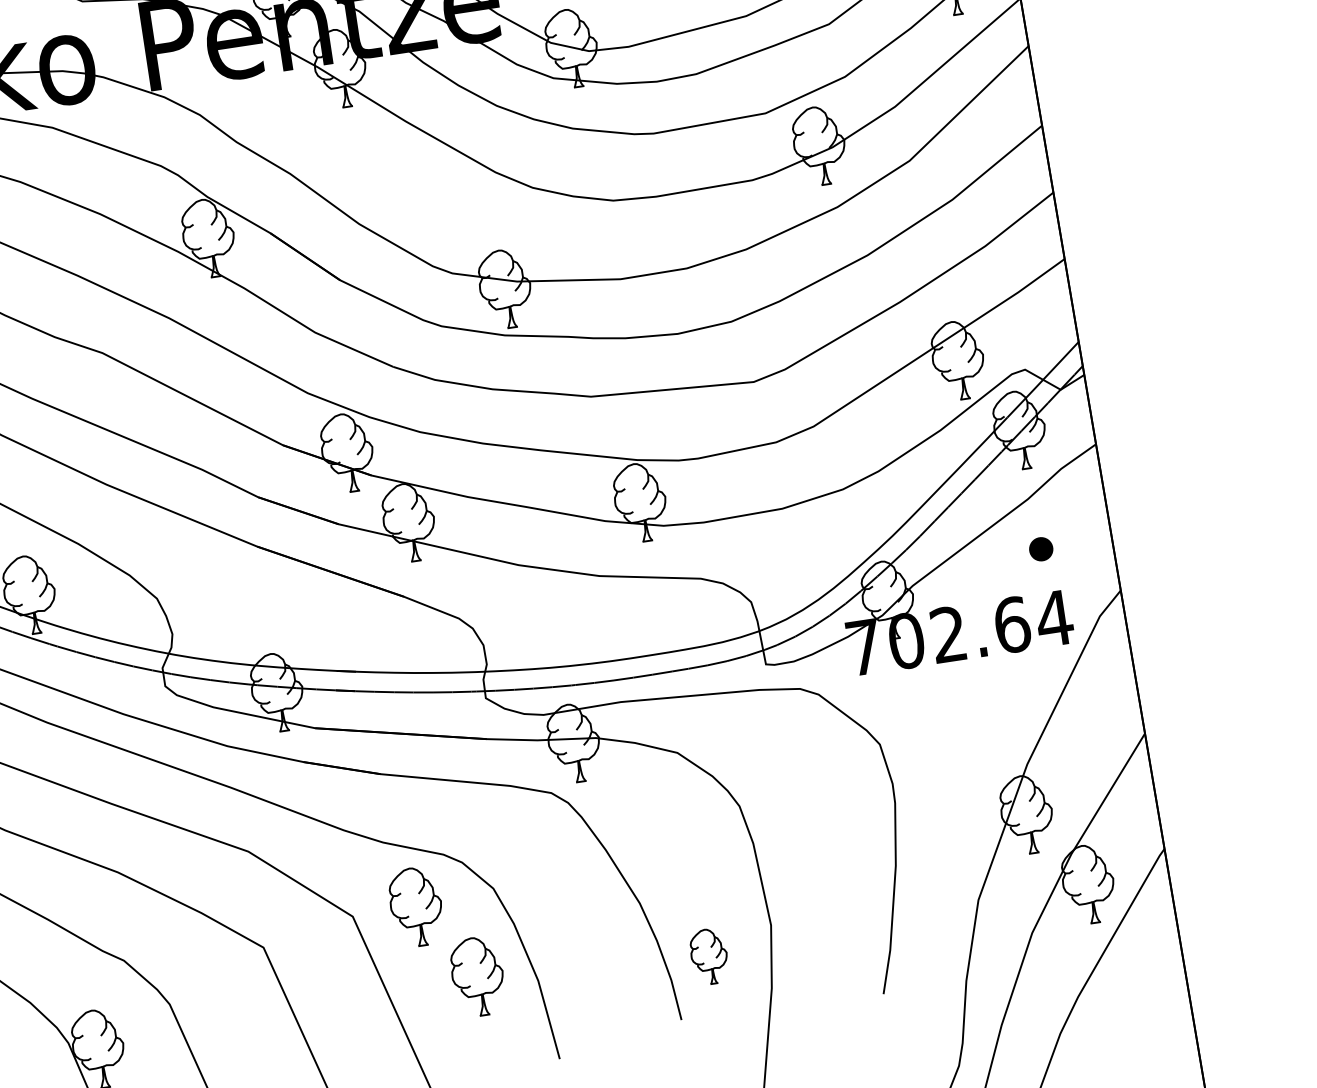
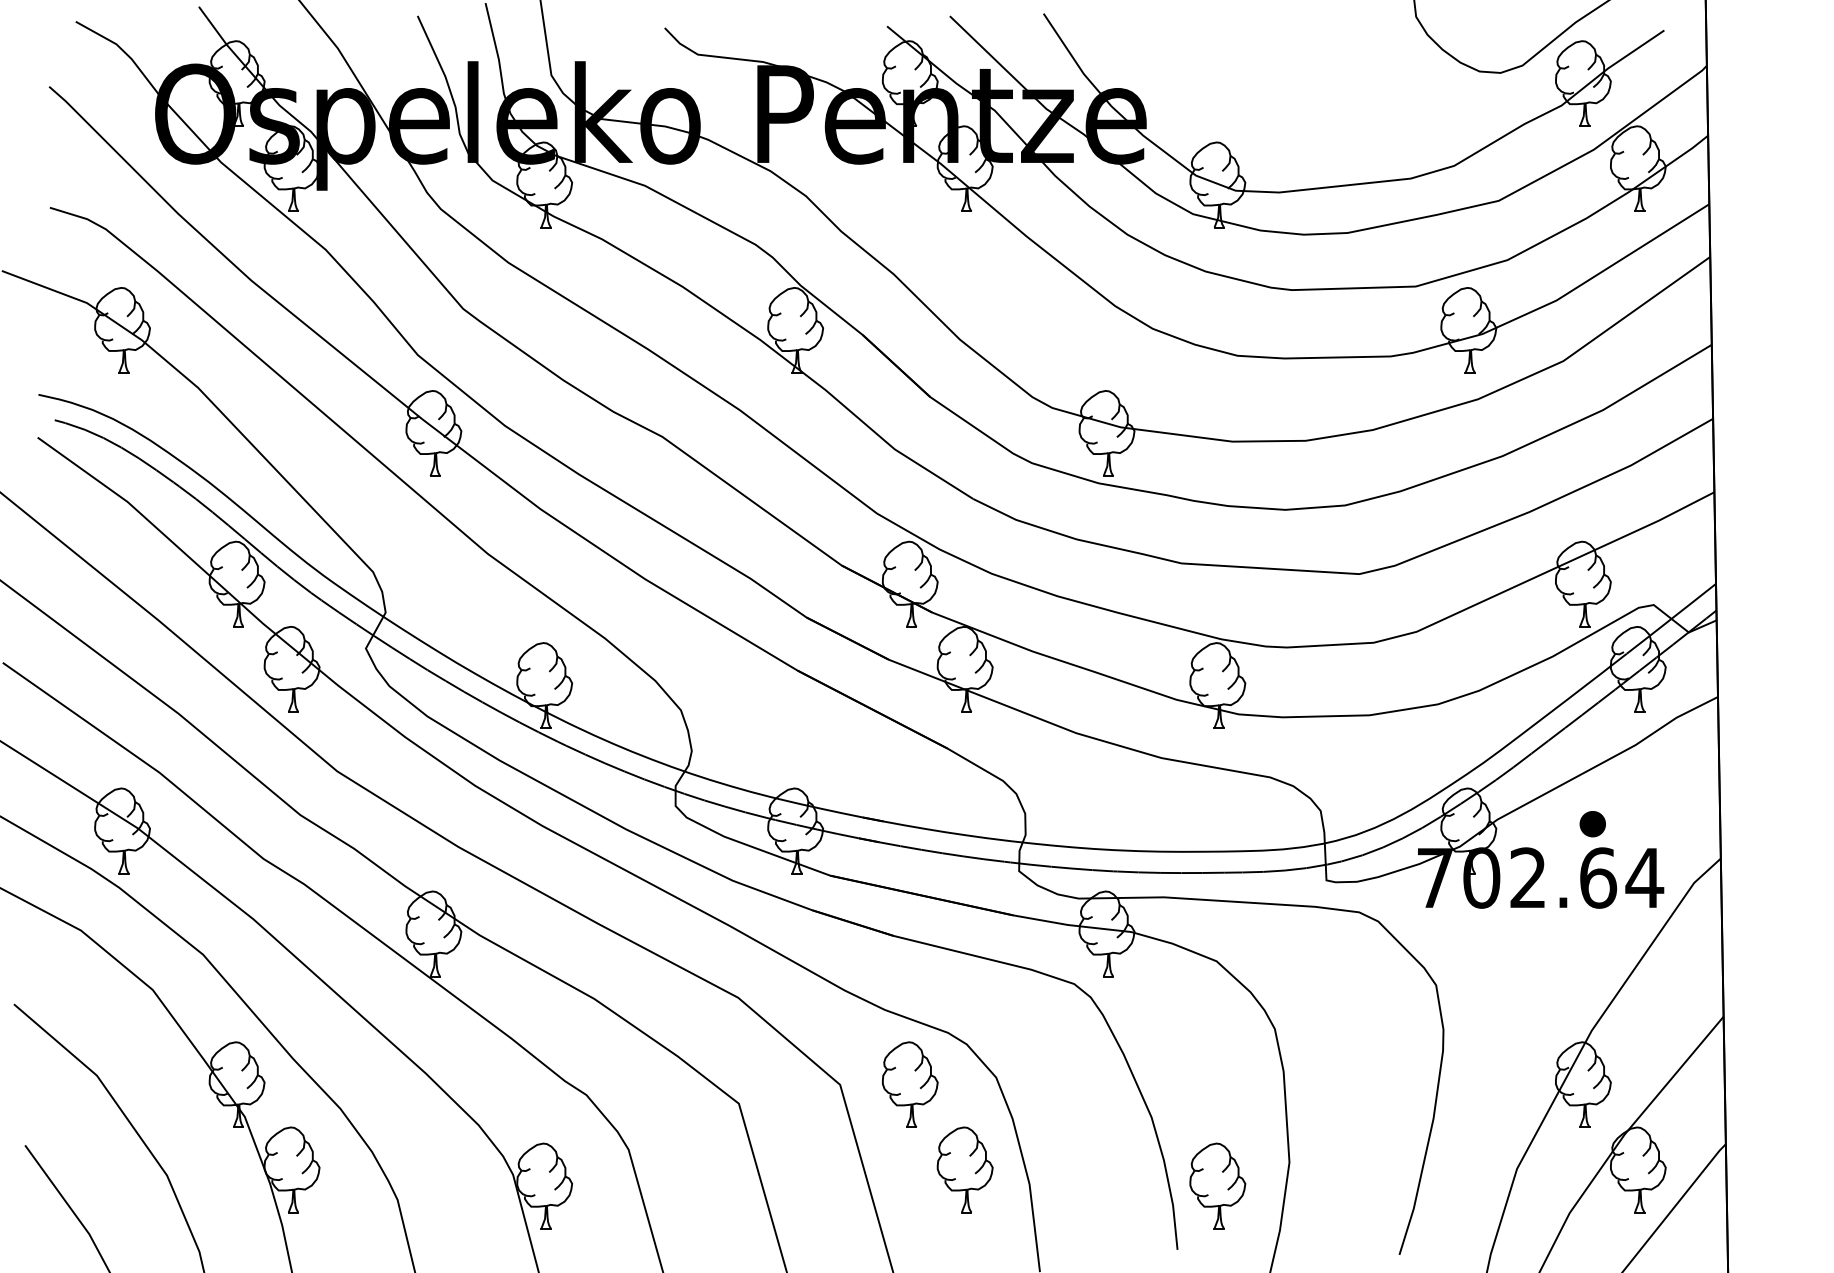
part: (1040, 549) -> (1592, 824), moved
part: (708, 956) -> (1217, 1185), size x1.43

